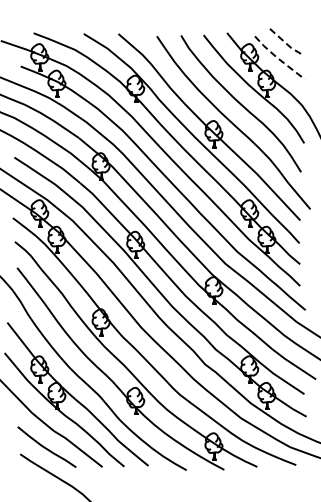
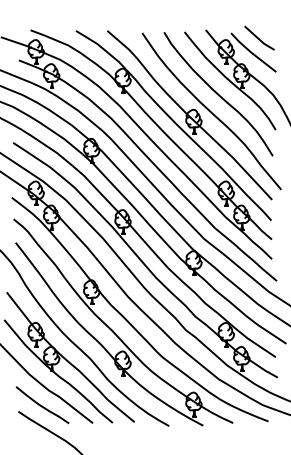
line: (286, 43) -> (259, 39), dashed -> solid
line: (277, 58) -> (251, 53), dashed -> solid

